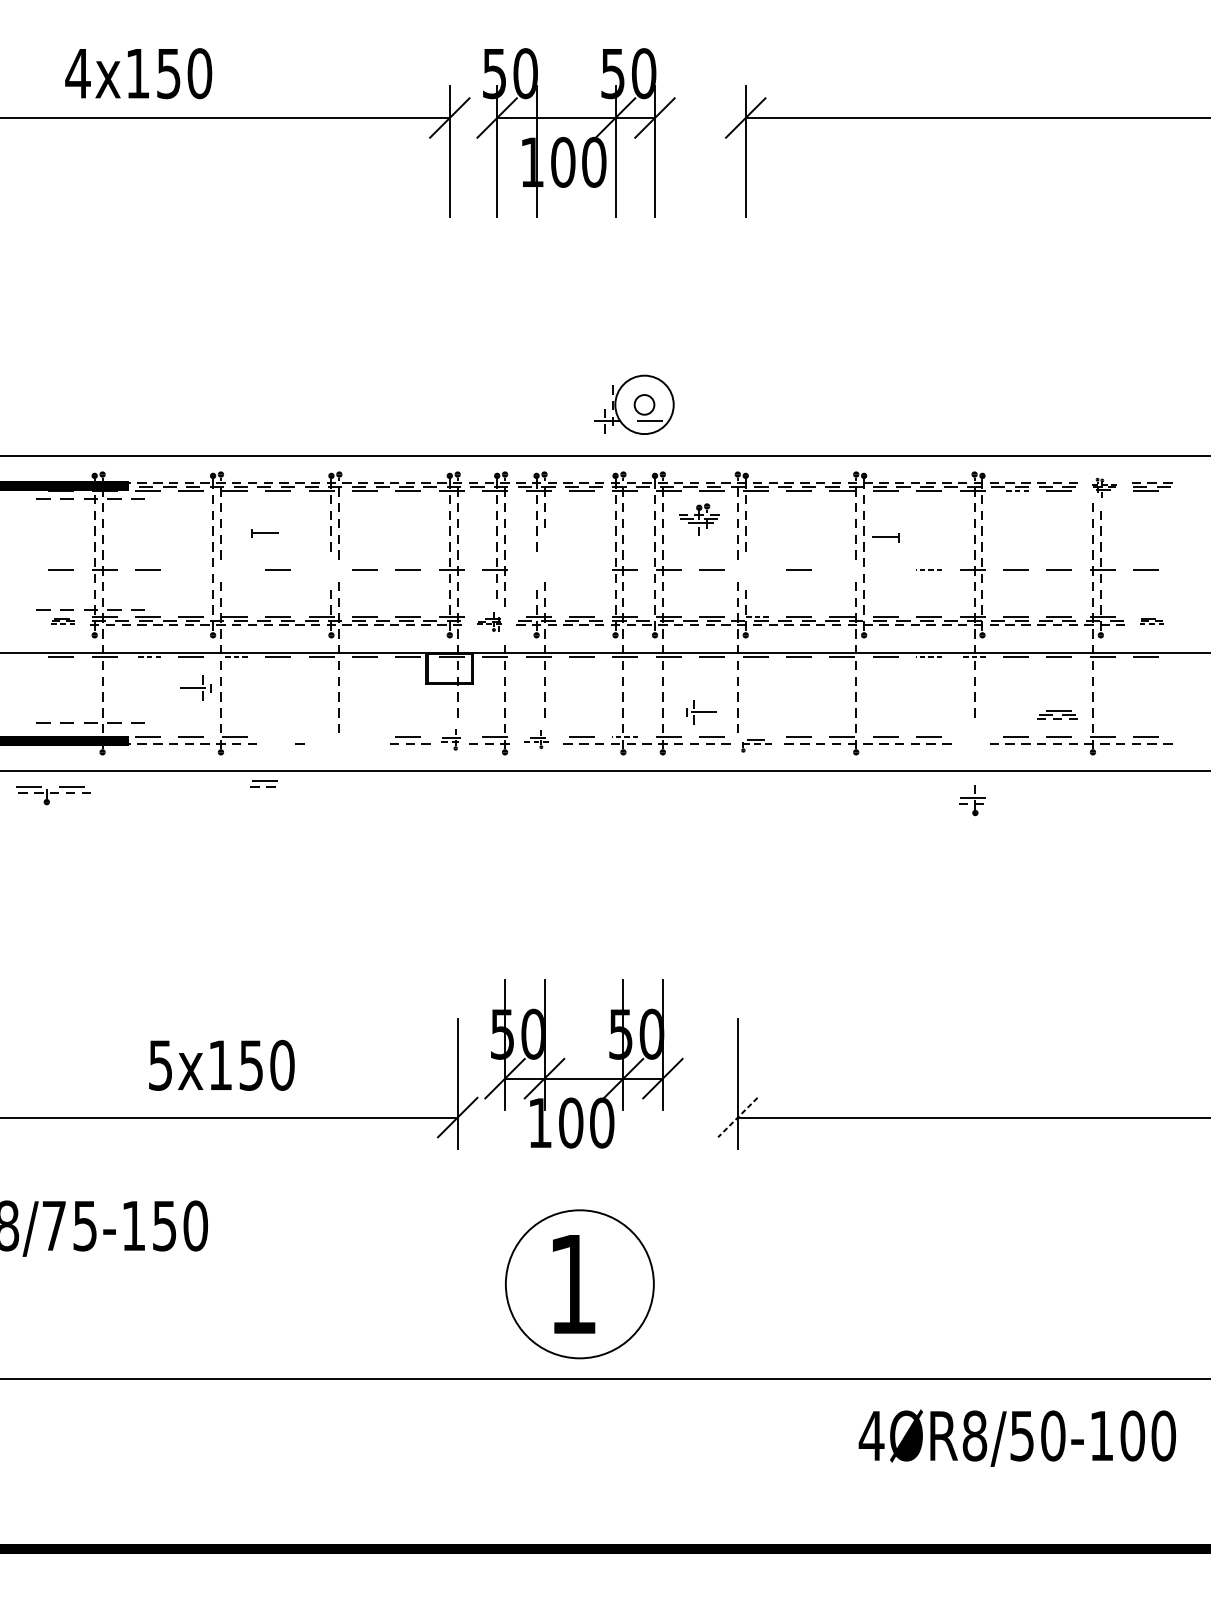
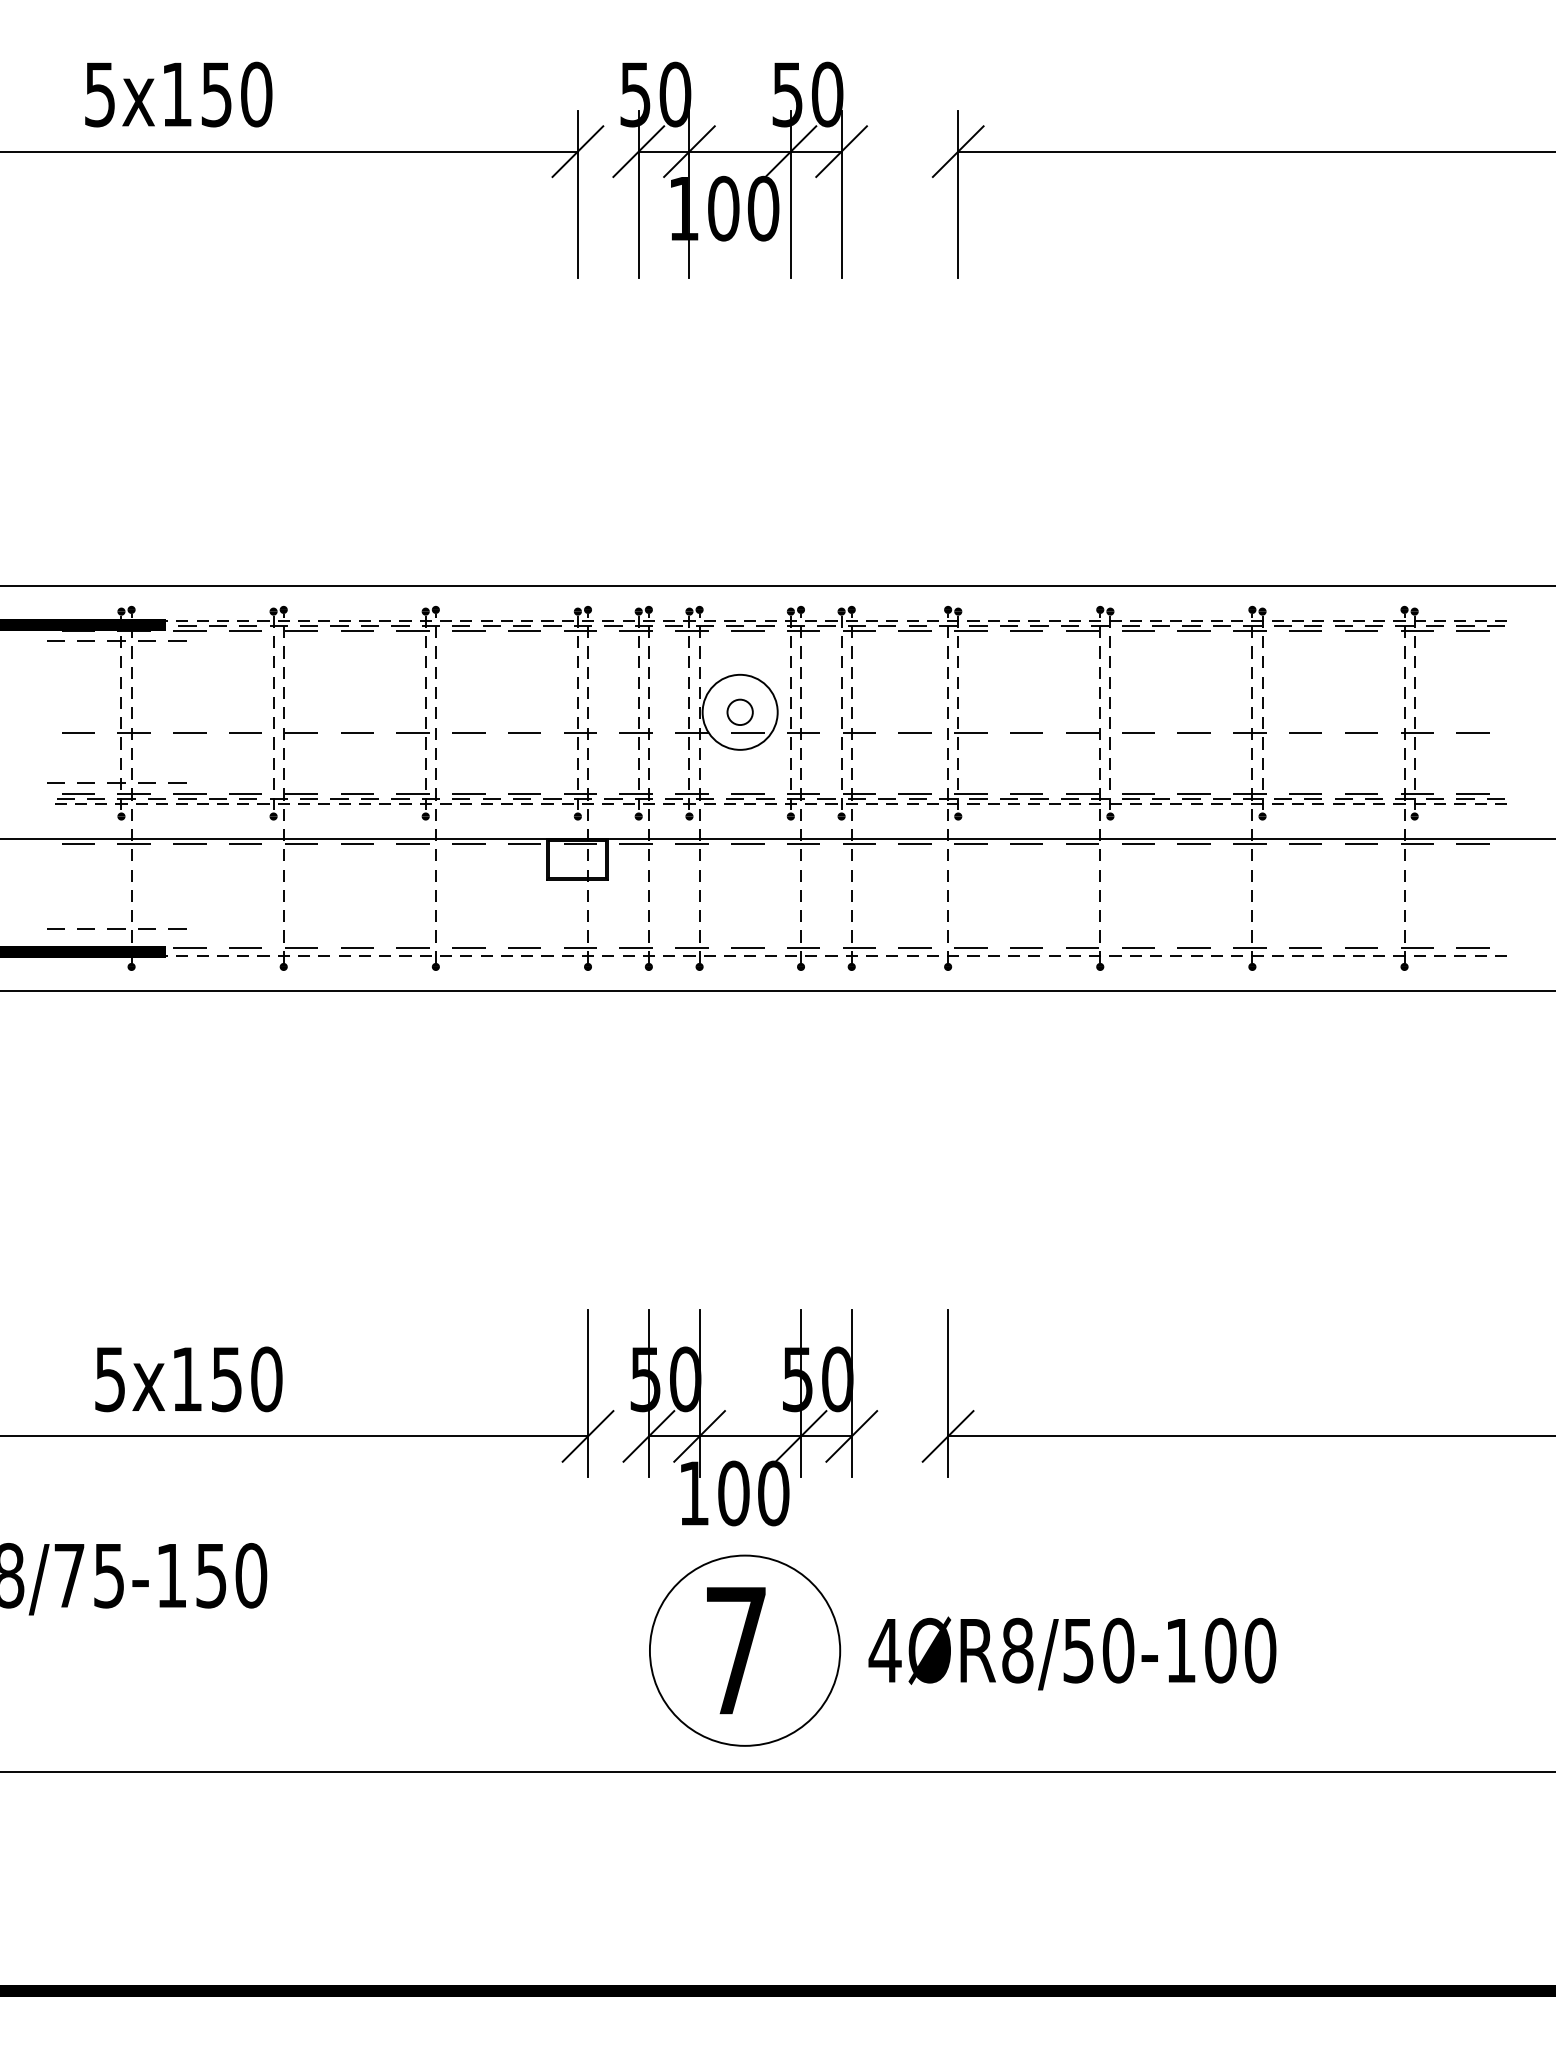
text: (77, 73) -> (99, 94), 4x150 -> 5x150
line: (536, 117) -> (689, 151), added
part: (633, 404) -> (726, 711), moved
part: (1104, 487) -> (1419, 626), size x1.67
line: (1015, 491) -> (1305, 631), dashed -> solid
part: (699, 519) -> (898, 667), removed
part: (265, 533) -> (300, 733), moved
part: (885, 538) -> (1083, 733), moved
line: (191, 569) -> (245, 732), added
line: (885, 569) -> (1138, 732), added
line: (929, 569) -> (1194, 732), dashed -> solid
line: (755, 617) -> (970, 793), dashed -> solid
part: (62, 621) -> (80, 798), size x1.67
part: (1152, 621) -> (1480, 798), size x1.67
part: (489, 622) -> (628, 799), size x1.67
line: (147, 657) -> (189, 844), dashed -> solid
line: (234, 657) -> (301, 844), dashed -> solid
line: (929, 657) -> (1194, 844), dashed -> solid
line: (972, 657) -> (1249, 844), dashed -> solid
part: (195, 688) -> (416, 733), moved
part: (701, 712) -> (967, 733), moved
part: (1057, 714) -> (1358, 918), removed
line: (625, 737) -> (803, 947), dashed -> solid
part: (451, 739) -> (579, 950), size x1.43
part: (536, 739) -> (689, 950), size x1.67
part: (756, 745) -> (971, 958), size x1.43
part: (264, 783) -> (356, 951), moved
part: (53, 795) -> (444, 958), moved
part: (972, 800) -> (1248, 950), moved
text: (221, 1065) -> (188, 1379), moved
part: (584, 1077) -> (750, 1435), moved
line: (738, 1117) -> (948, 1436), dashed -> solid
text: (573, 1284) -> (736, 1650), 1 -> 7
text: (1017, 1438) -> (1072, 1653), moved

